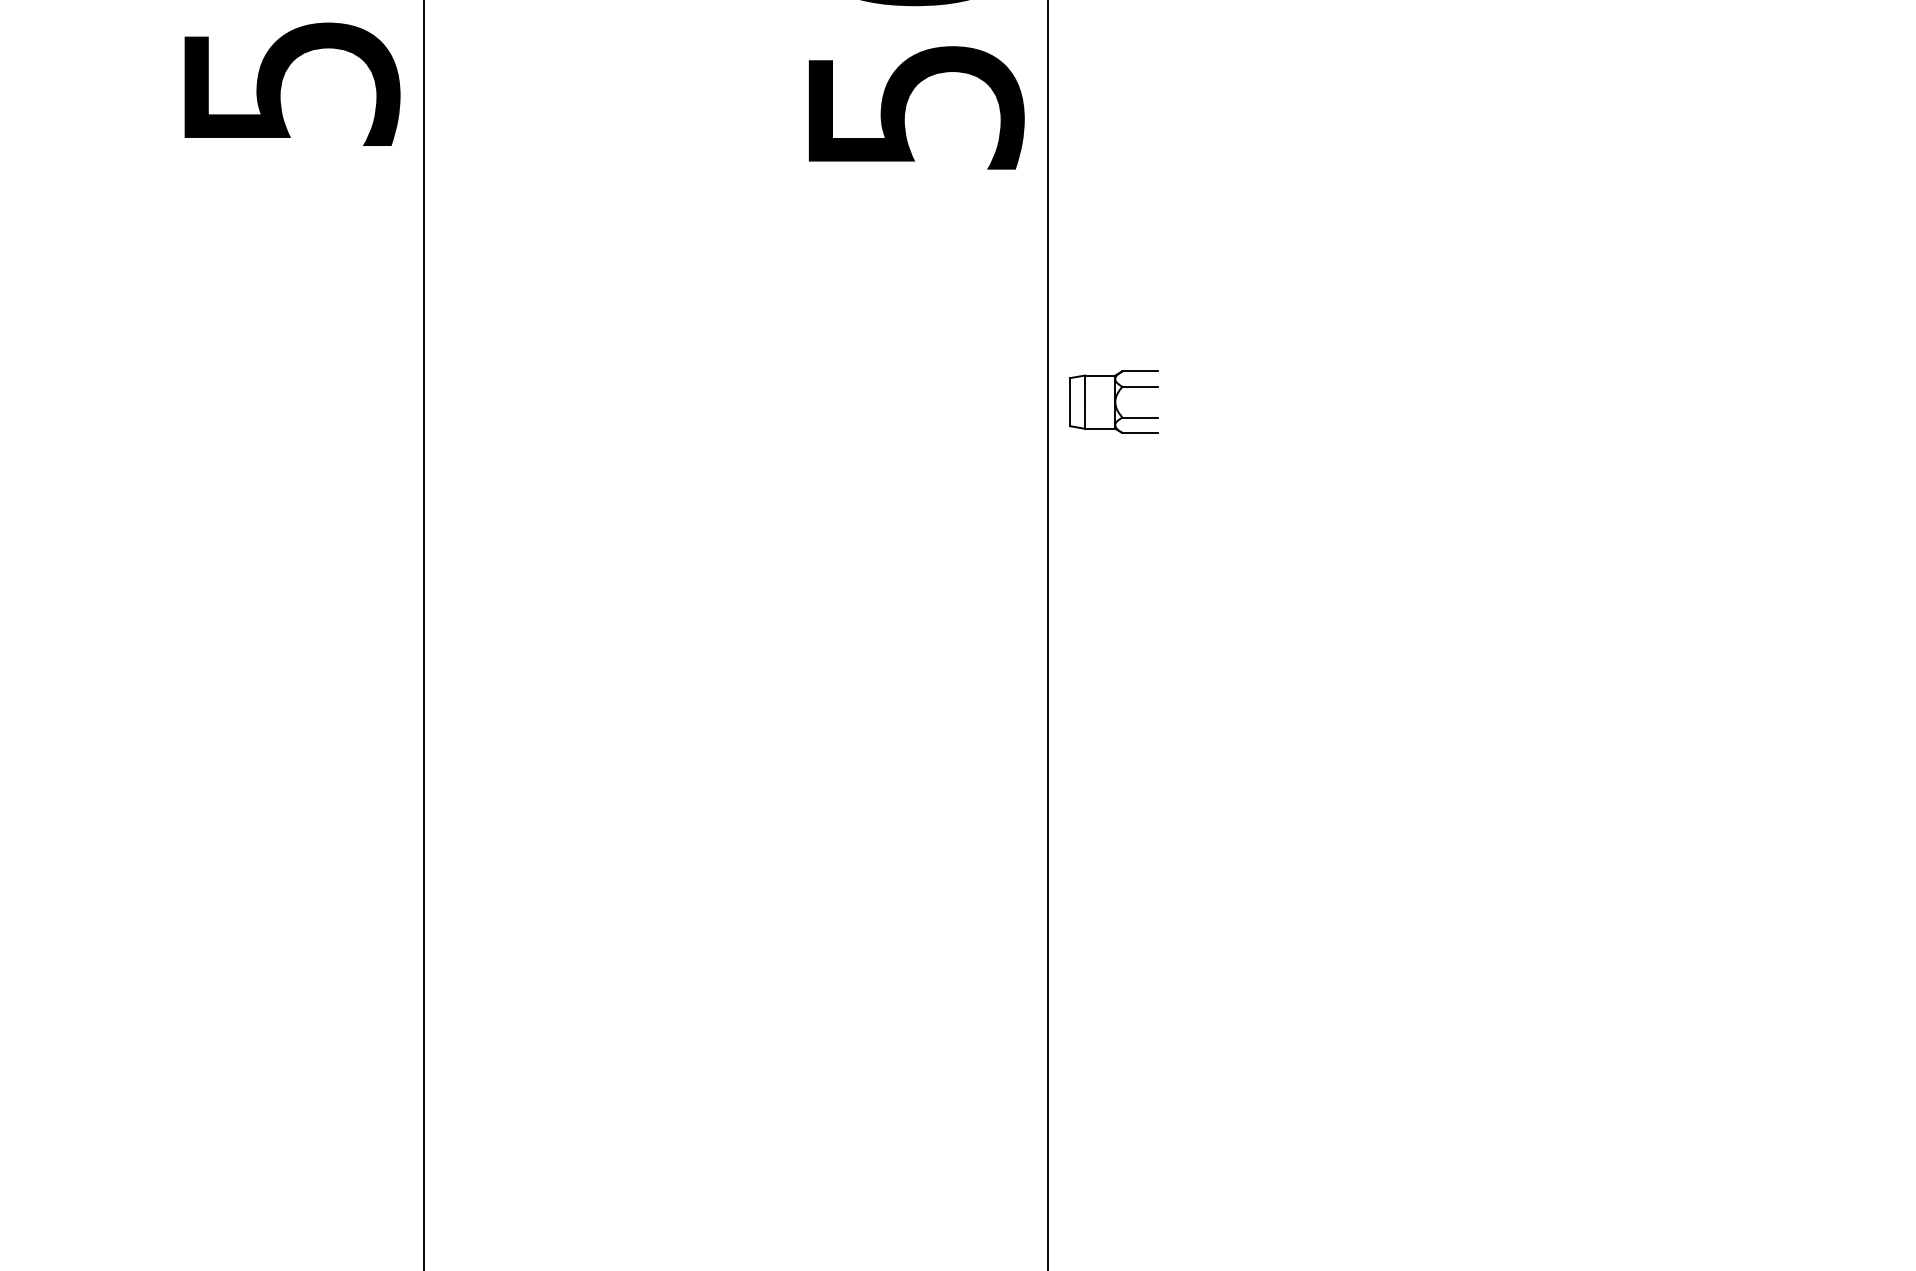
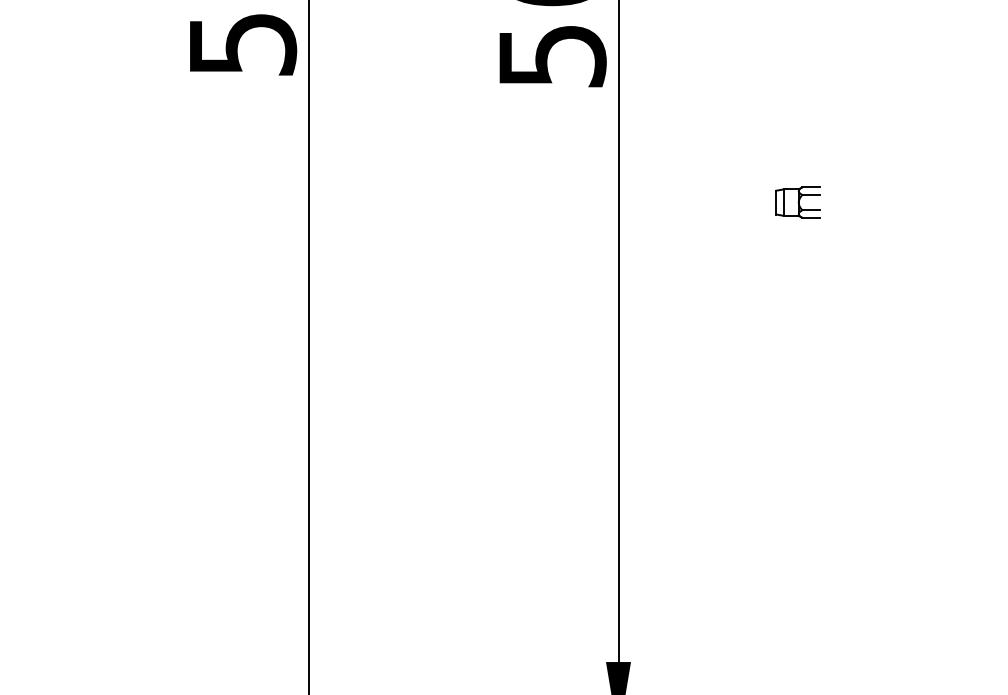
part: (1112, 401) -> (797, 202), moved

